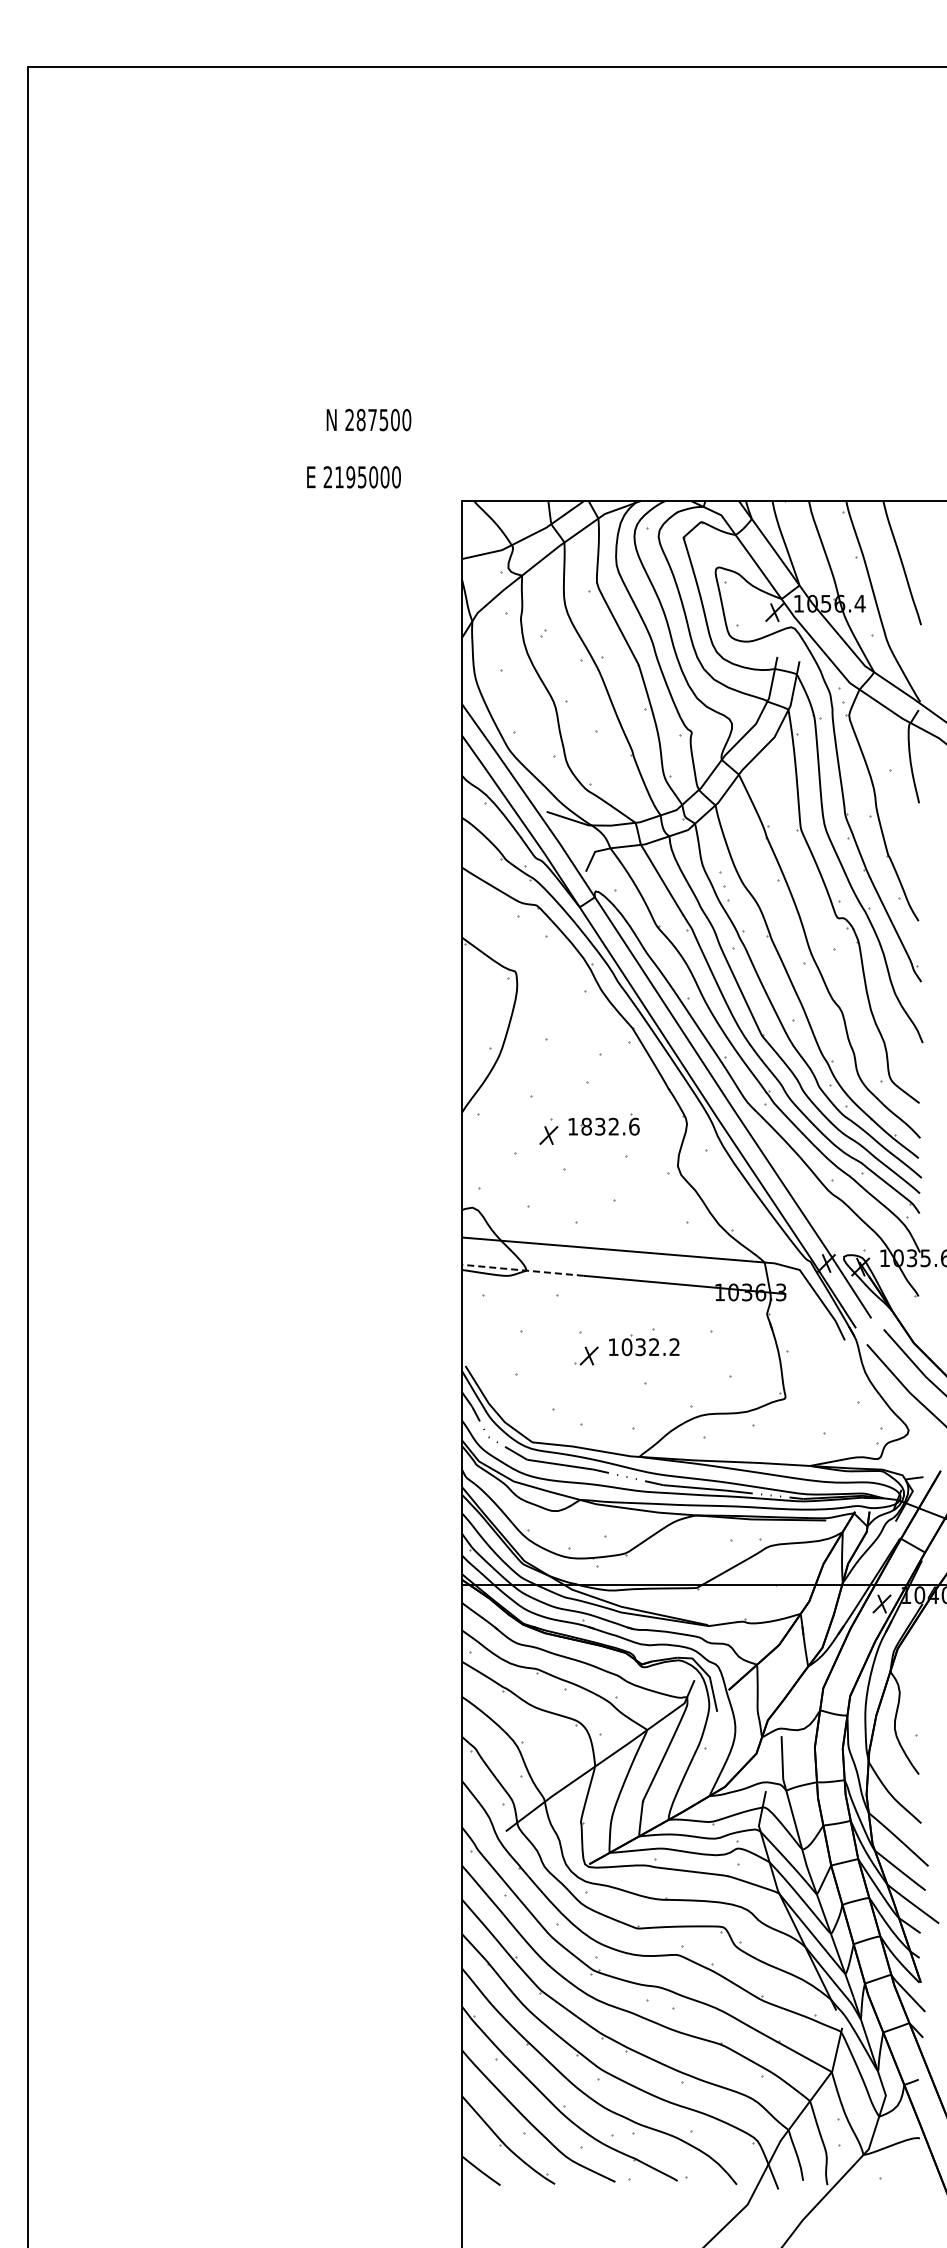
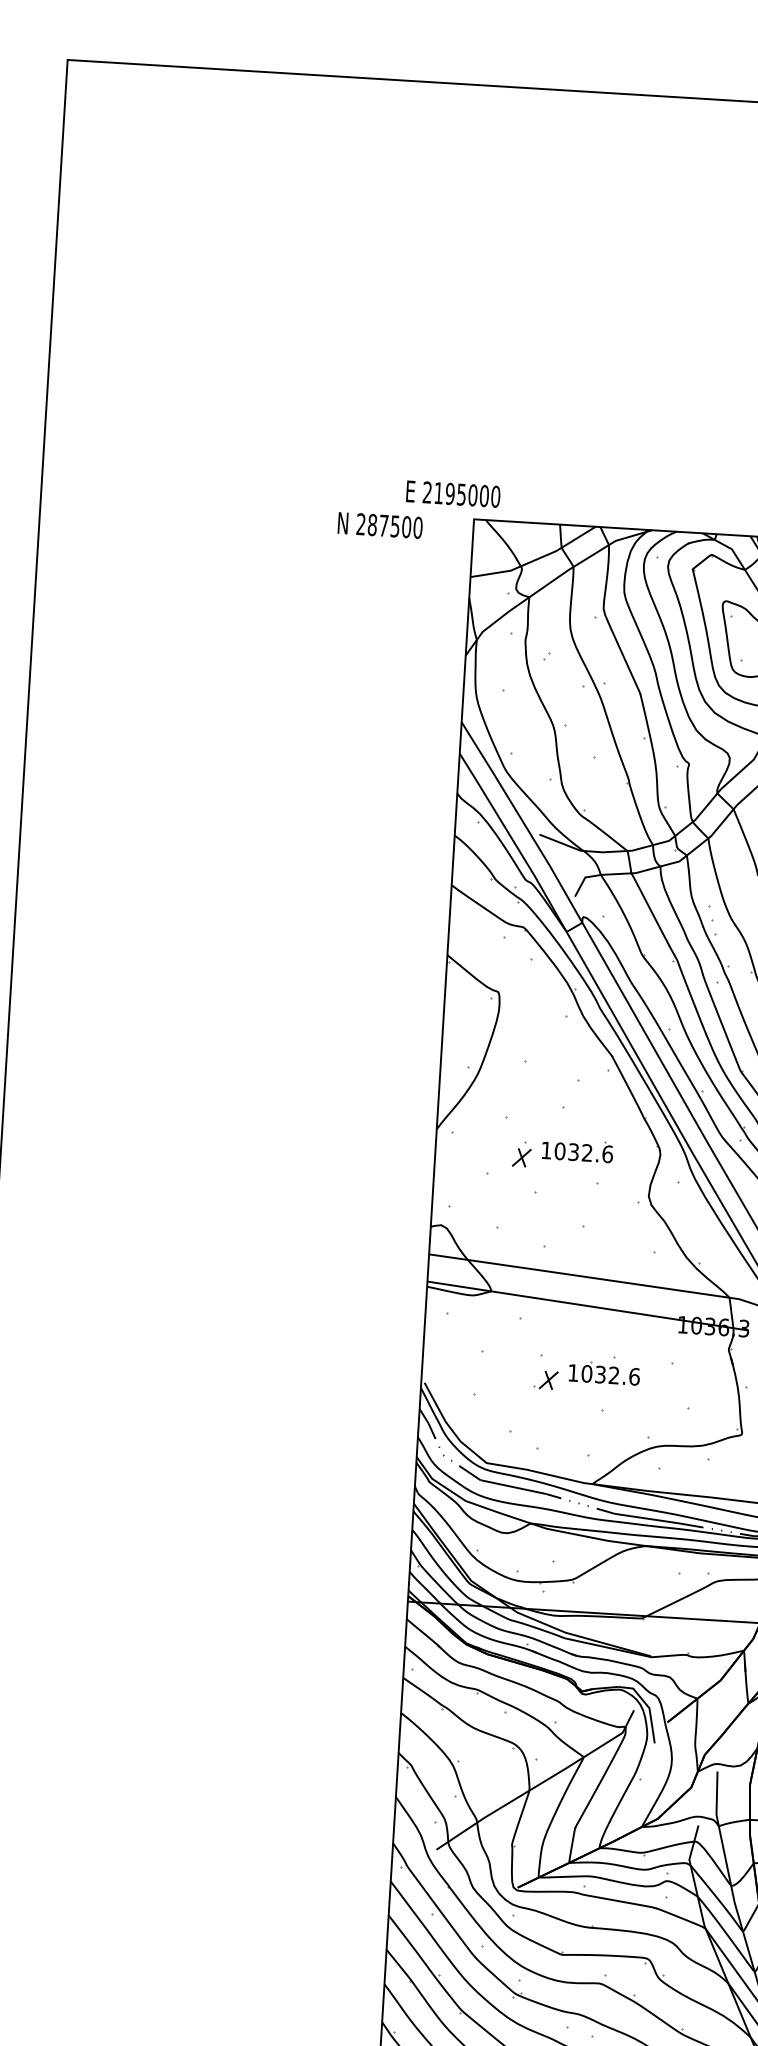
text: (368, 419) -> (379, 524), moved
text: (353, 477) -> (452, 494), moved
text: (586, 1126) -> (559, 1151), 1832.6 -> 1032.6
line: (522, 1270) -> (487, 1290), dashed -> solid
text: (674, 1347) -> (634, 1377), 1032.2 -> 1032.6

